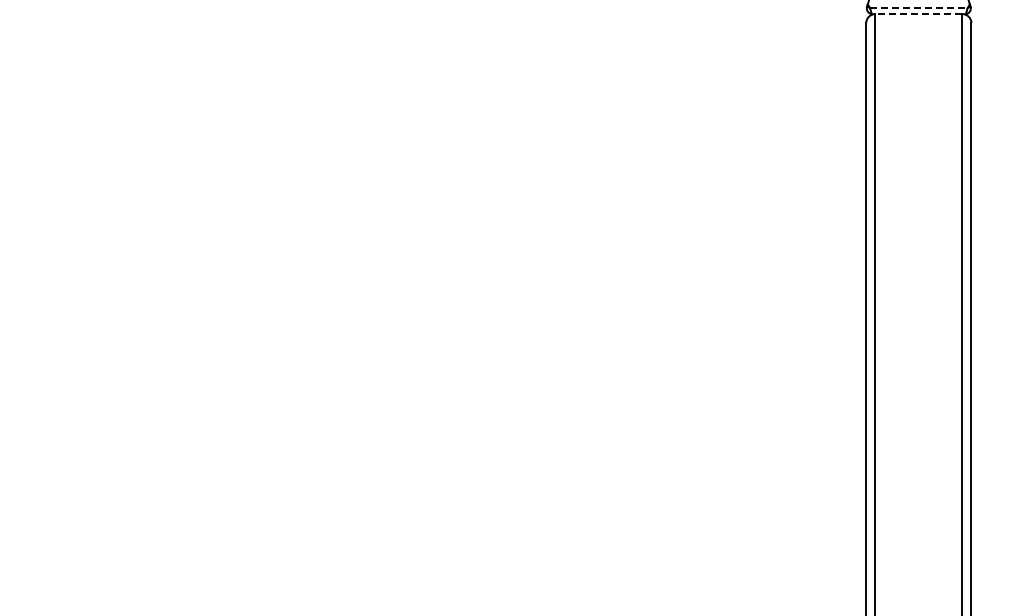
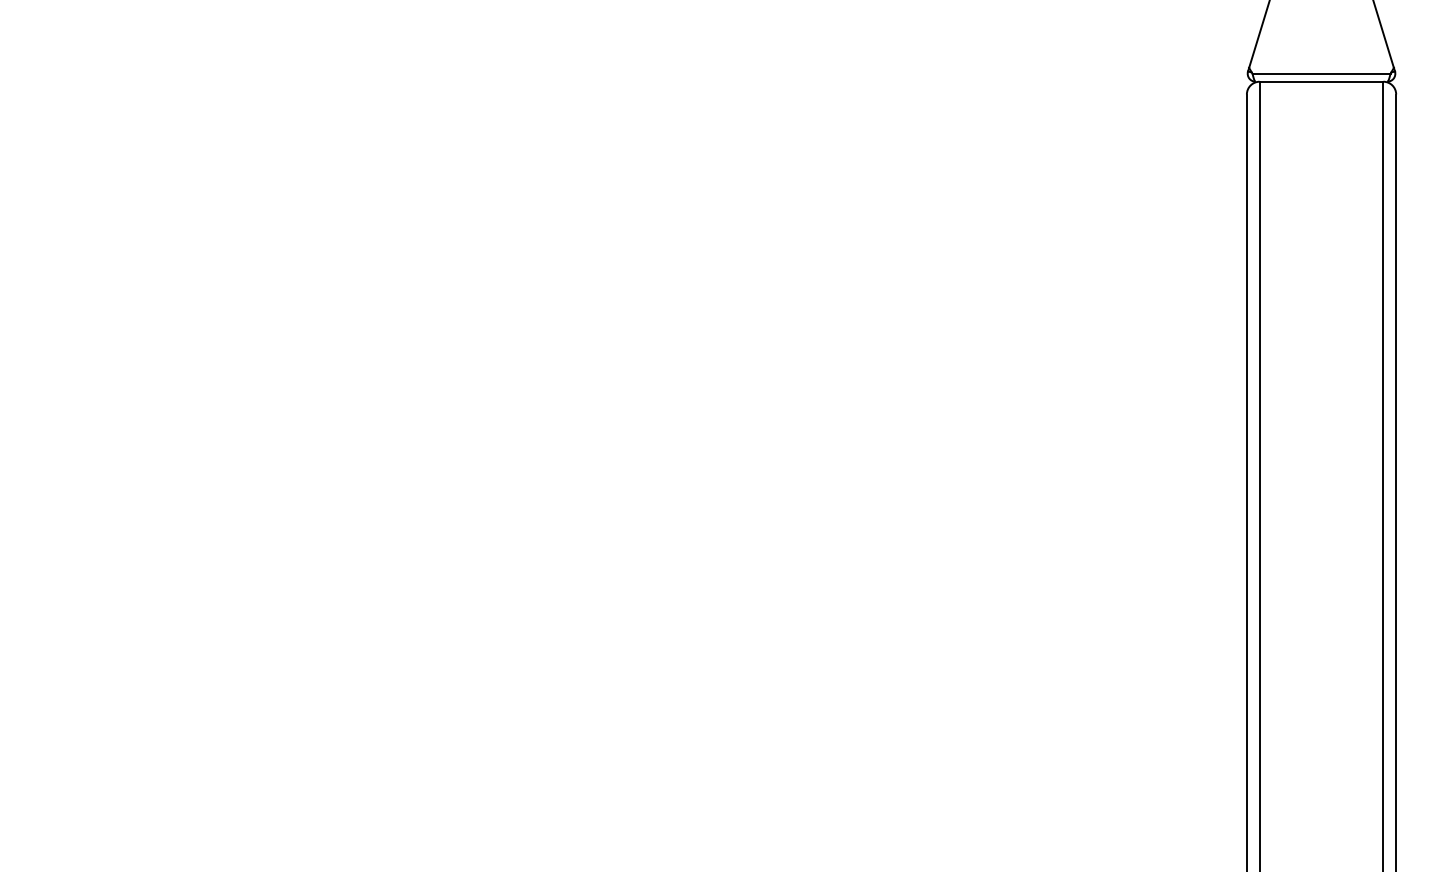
line: (918, 8) -> (1321, 73), dashed -> solid
line: (918, 14) -> (1321, 82), dashed -> solid

